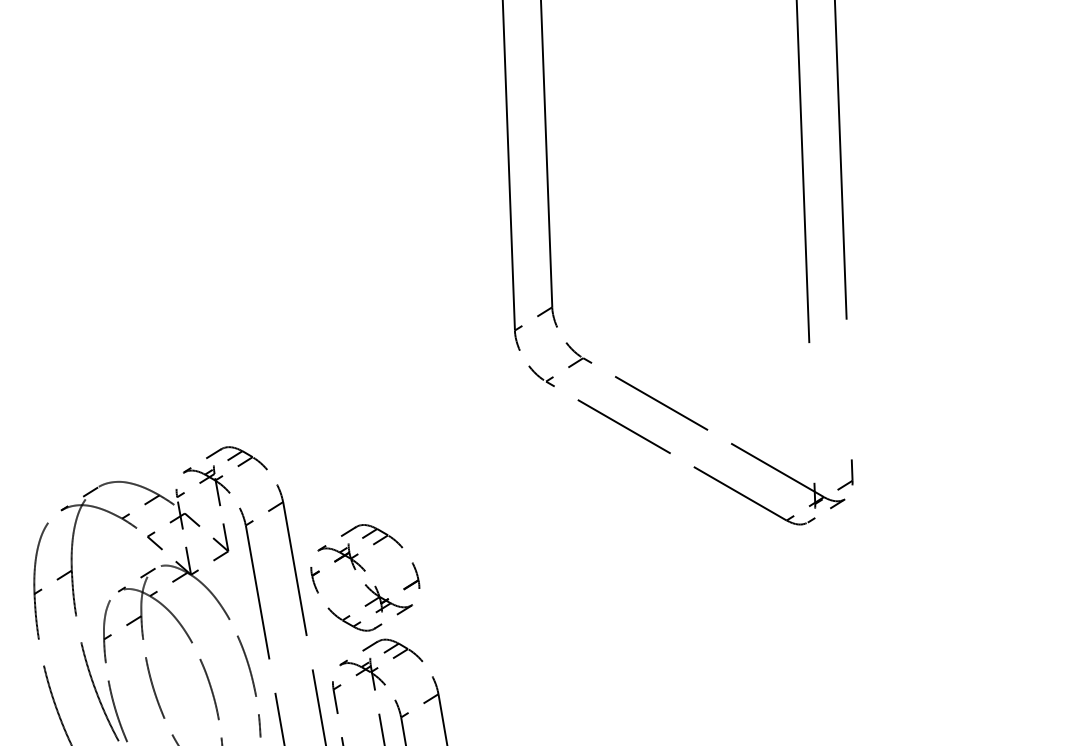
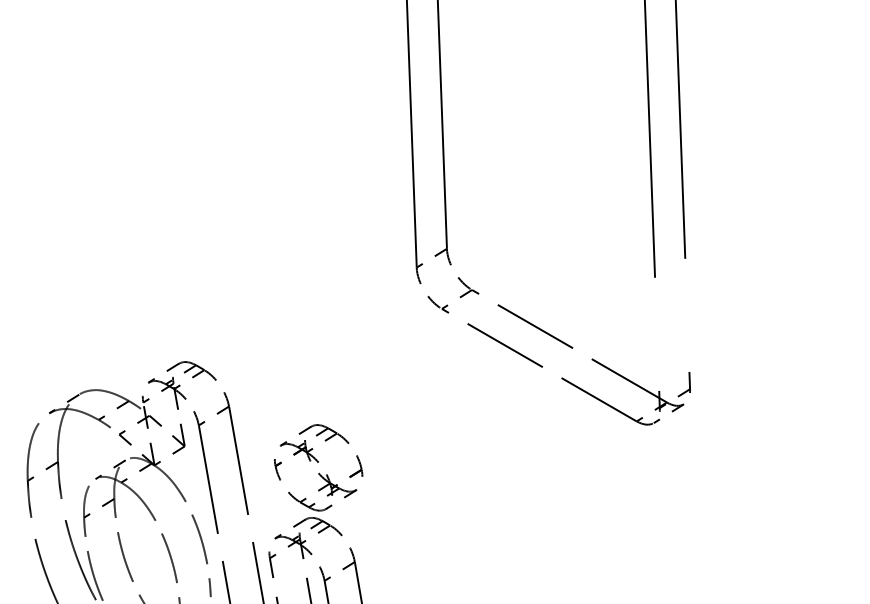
part: (365, 577) -> (318, 467), moved

